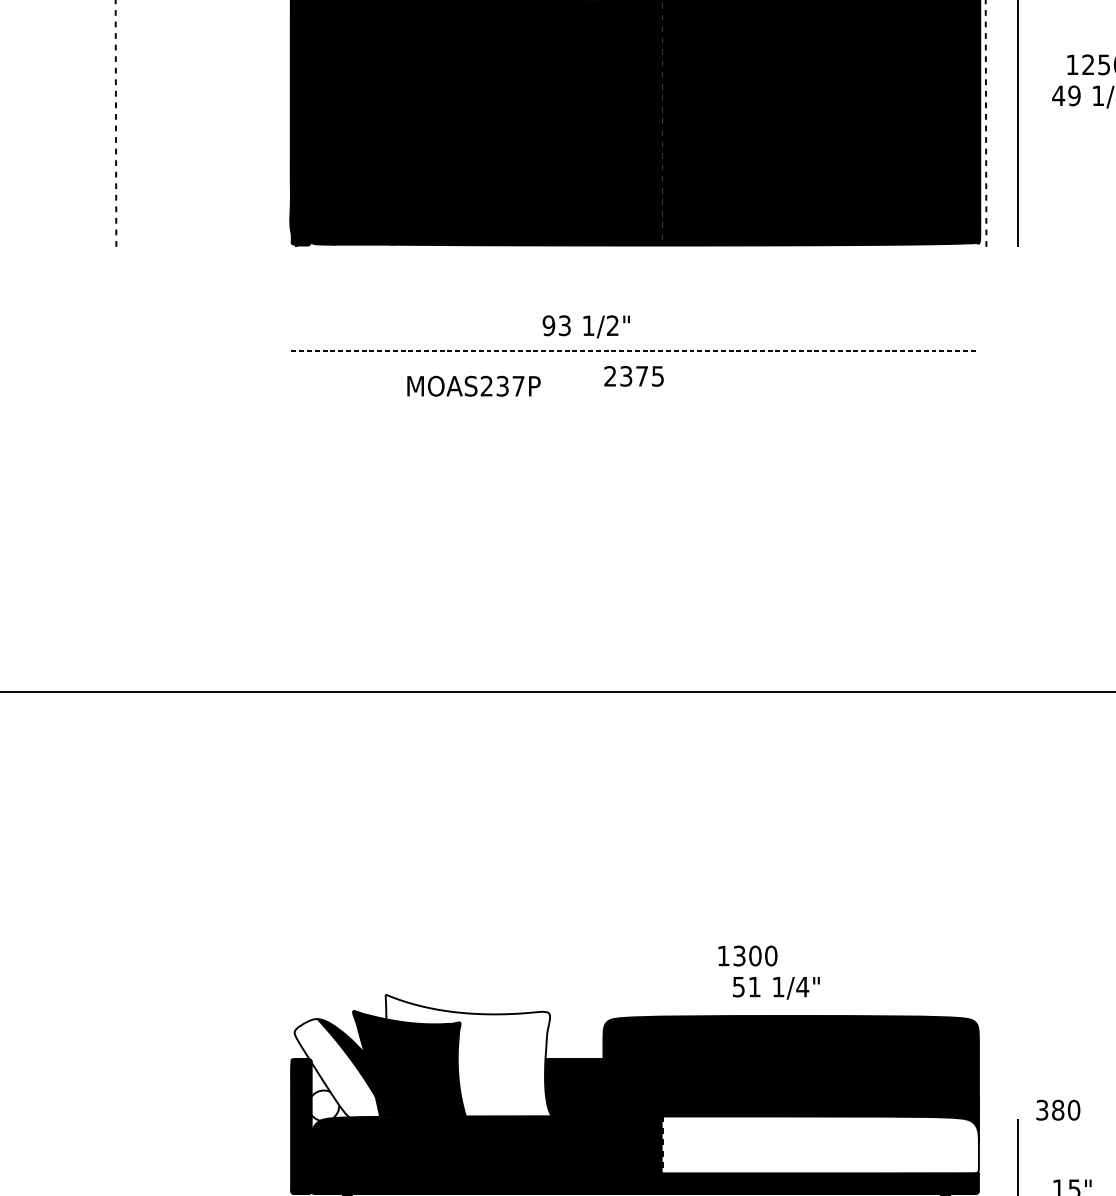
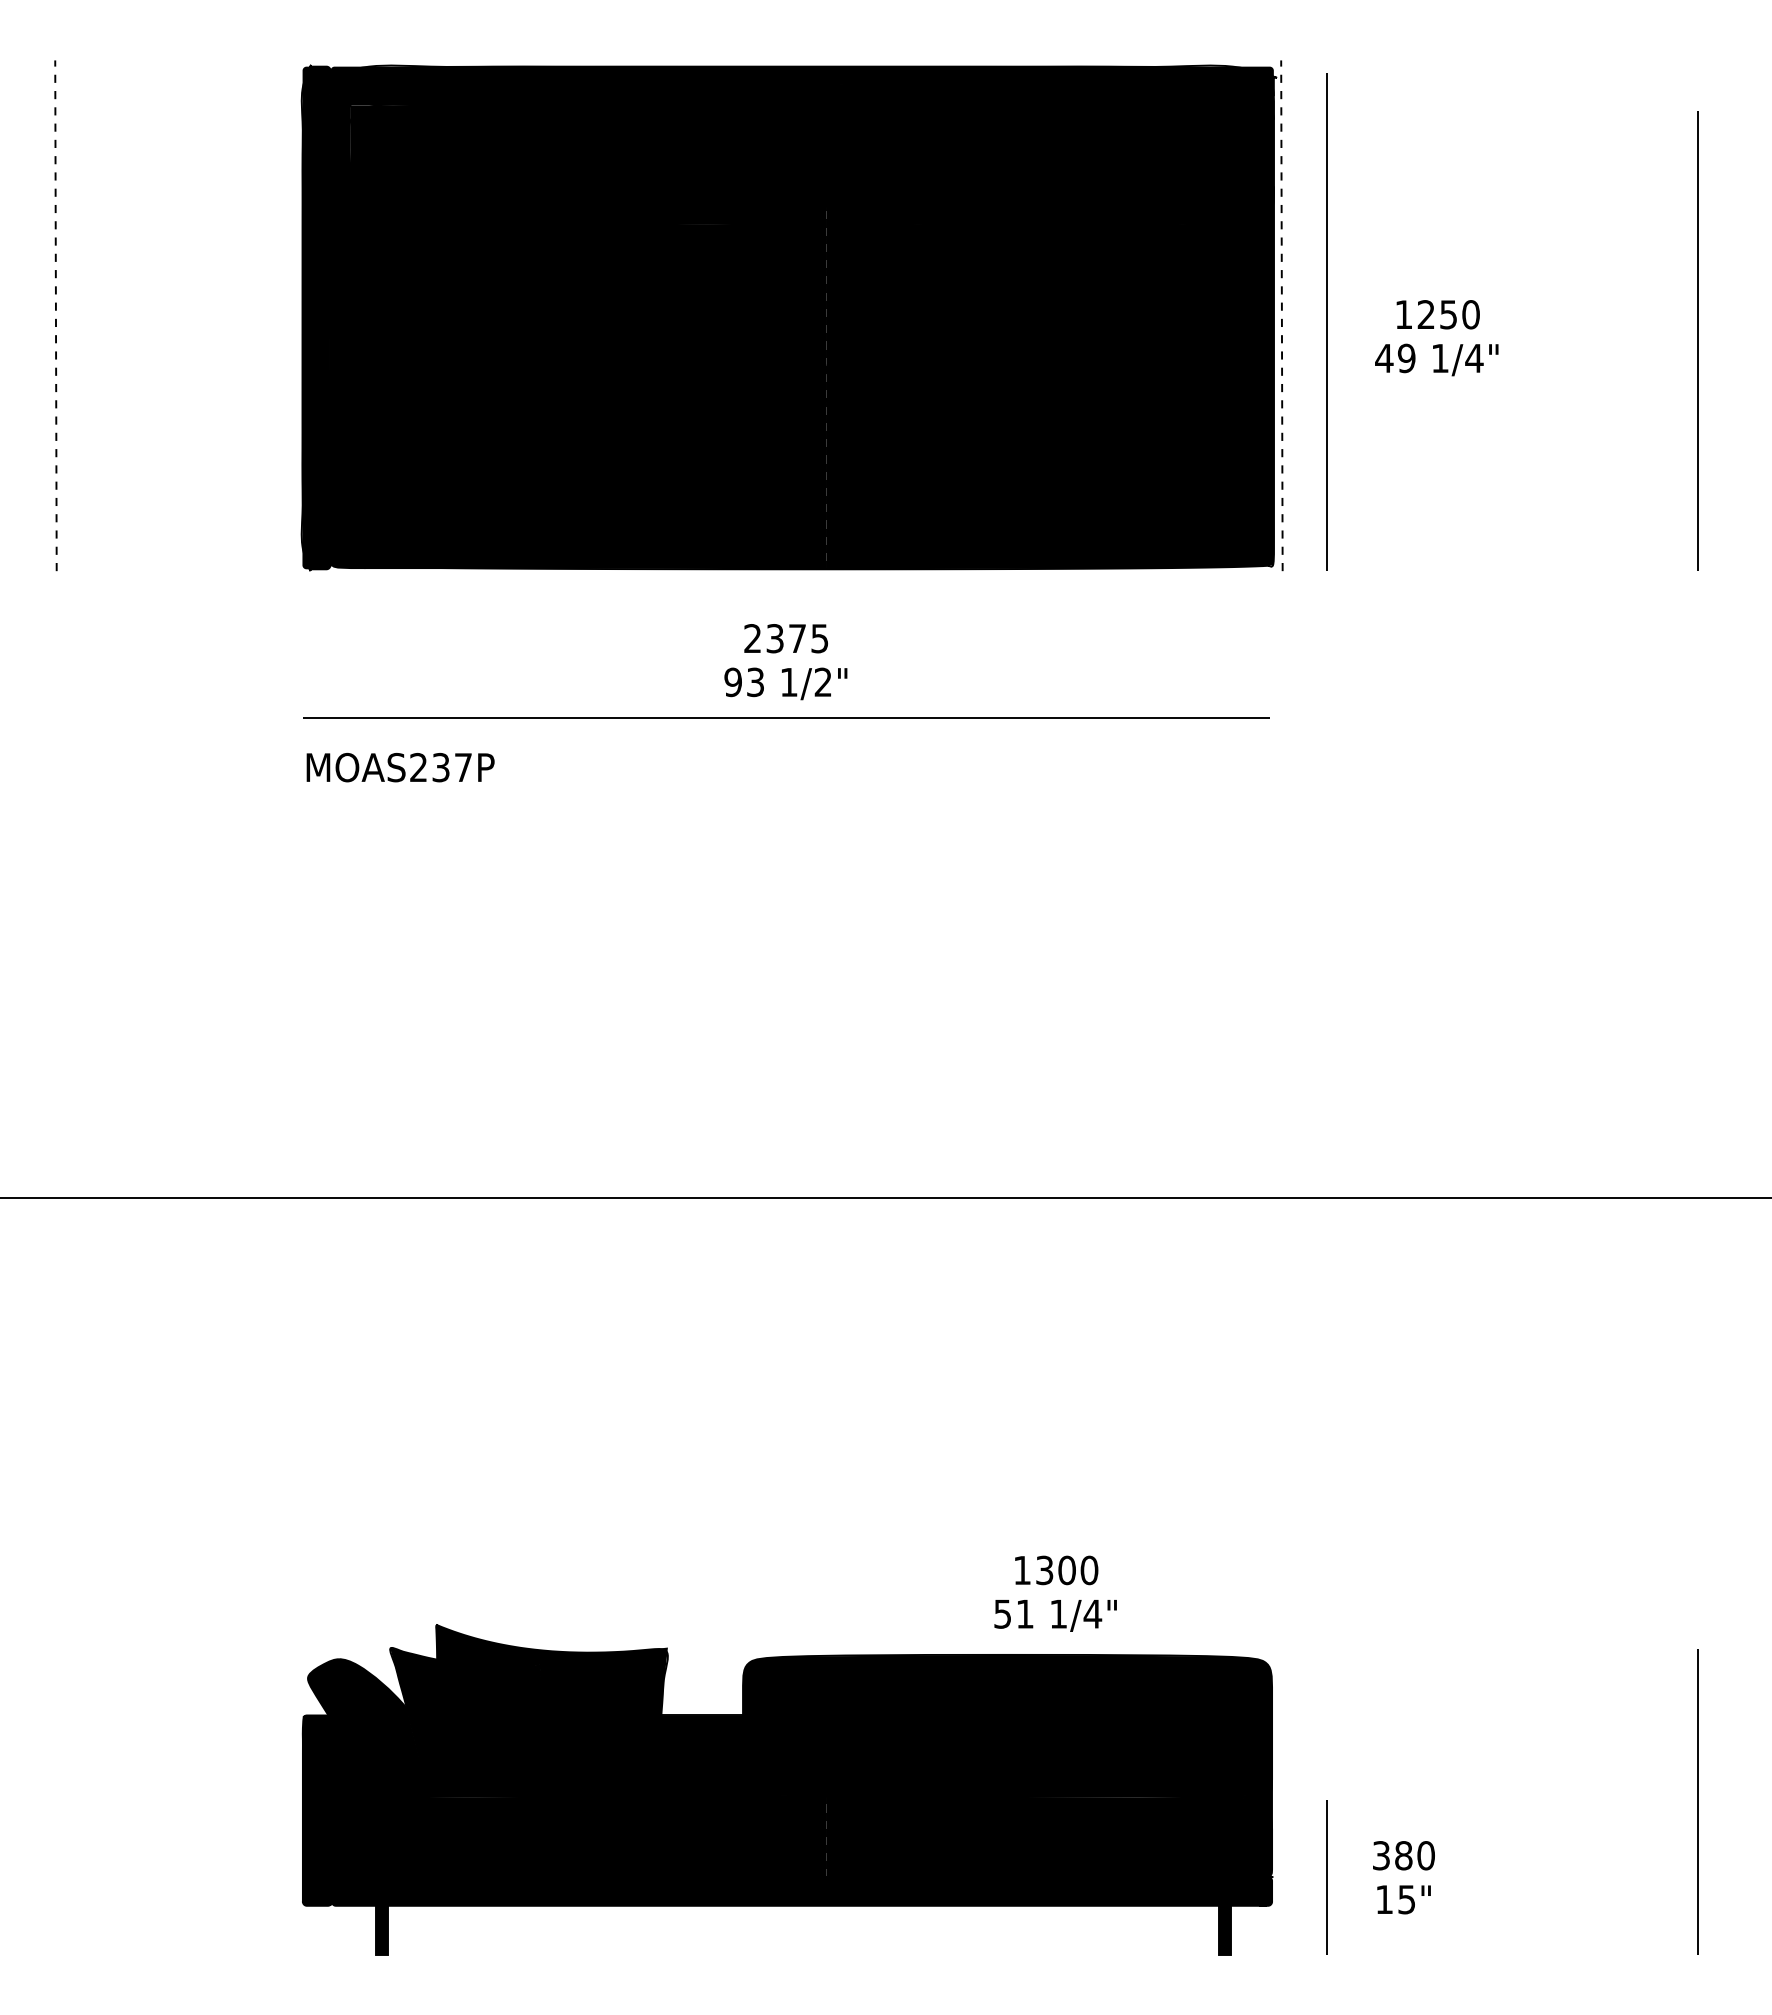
text: (586, 326) -> (785, 683), moved
line: (634, 350) -> (786, 717), dashed -> solid
text: (633, 376) -> (785, 638), moved
text: (473, 386) -> (400, 767), moved
text: (747, 956) -> (1056, 1570), moved
text: (776, 988) -> (1055, 1615), moved
fill: (468, 1055) -> (553, 1710), added
fill: (337, 1080) -> (368, 1745), added
text: (1057, 1110) -> (1403, 1855), moved
fill: (820, 1144) -> (1049, 1836), added

